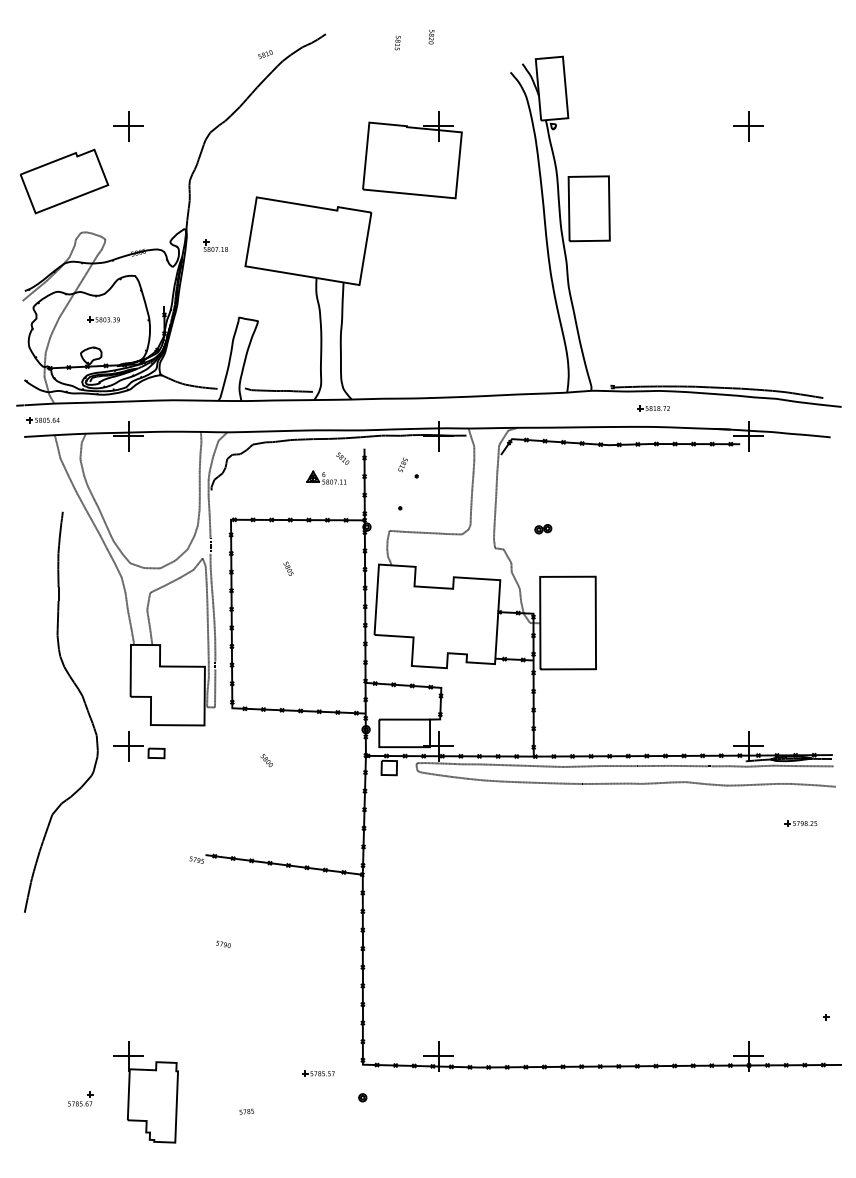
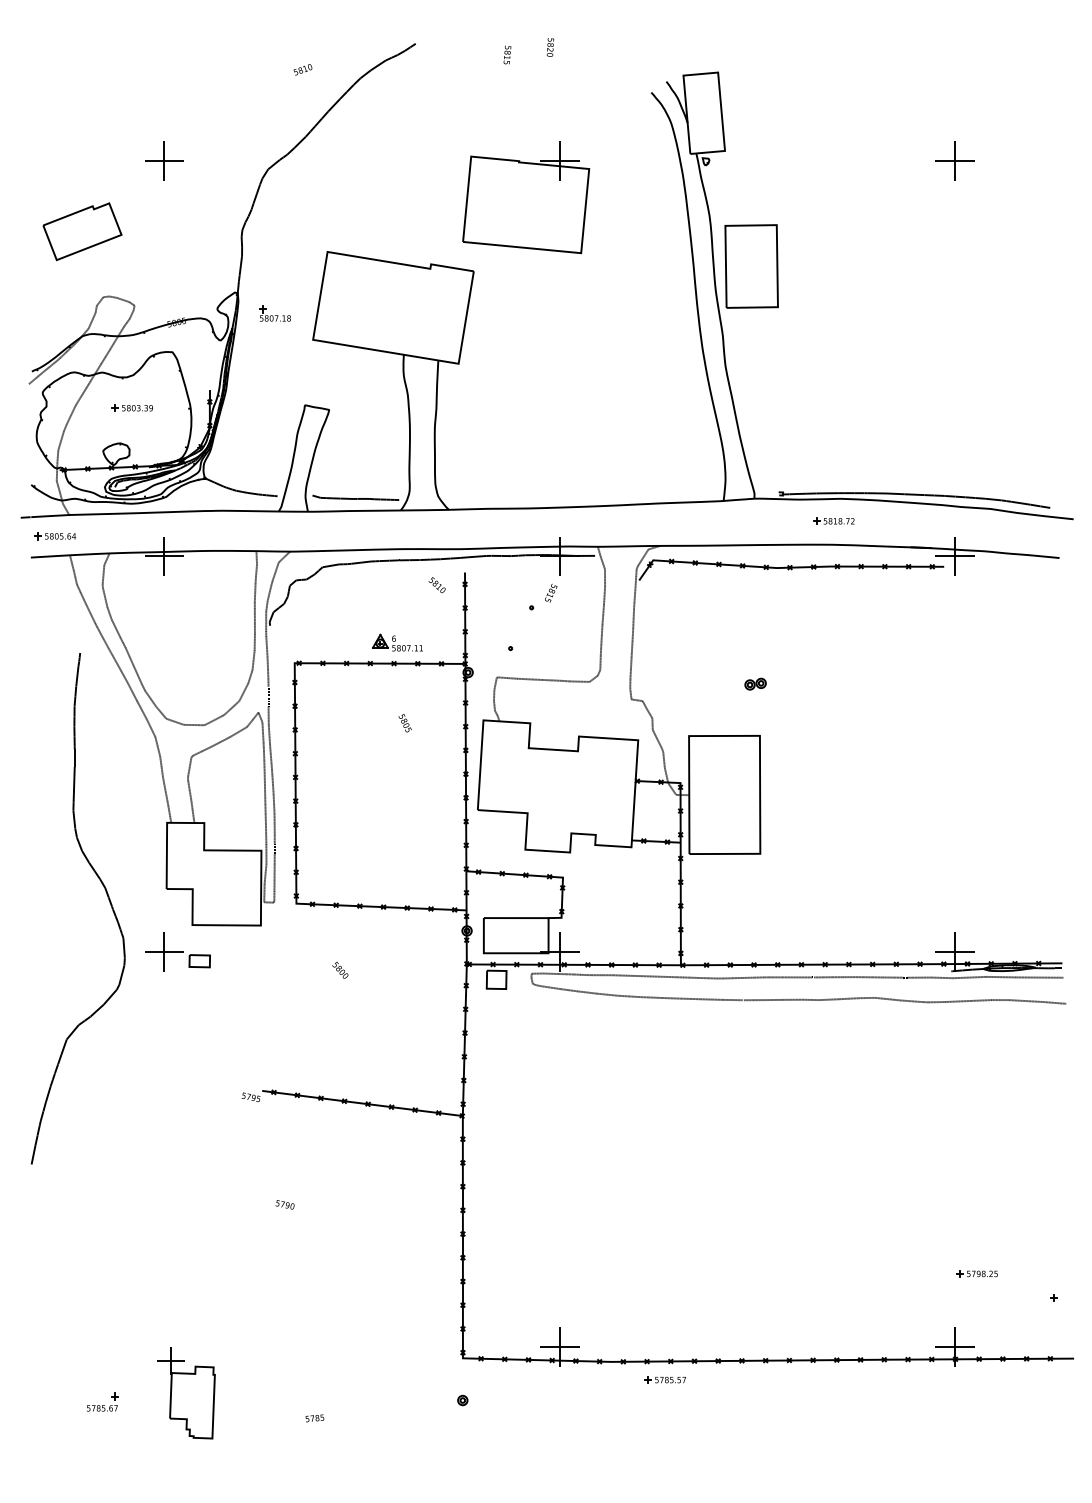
text: (265, 54) -> (302, 69), moved
part: (64, 181) -> (82, 231), size x0.7
text: (402, 464) -> (550, 592), moved
part: (326, 477) -> (397, 642), moved
part: (543, 529) -> (755, 684), moved
text: (288, 568) -> (405, 722), moved
part: (800, 823) -> (976, 1273), moved
part: (318, 1073) -> (665, 1379), moved
part: (145, 1092) -> (185, 1393), size x0.7

